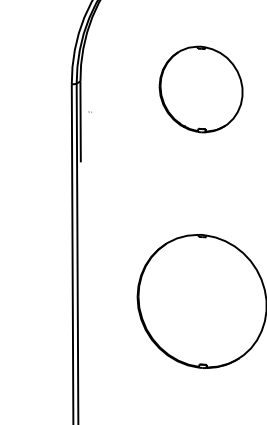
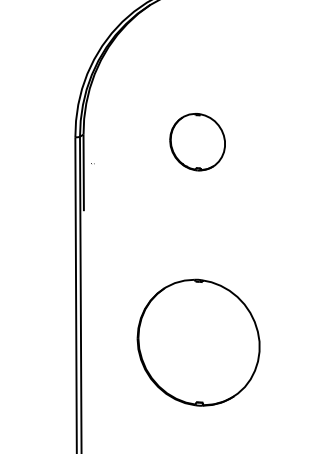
part: (200, 88) -> (197, 141), size x0.7

